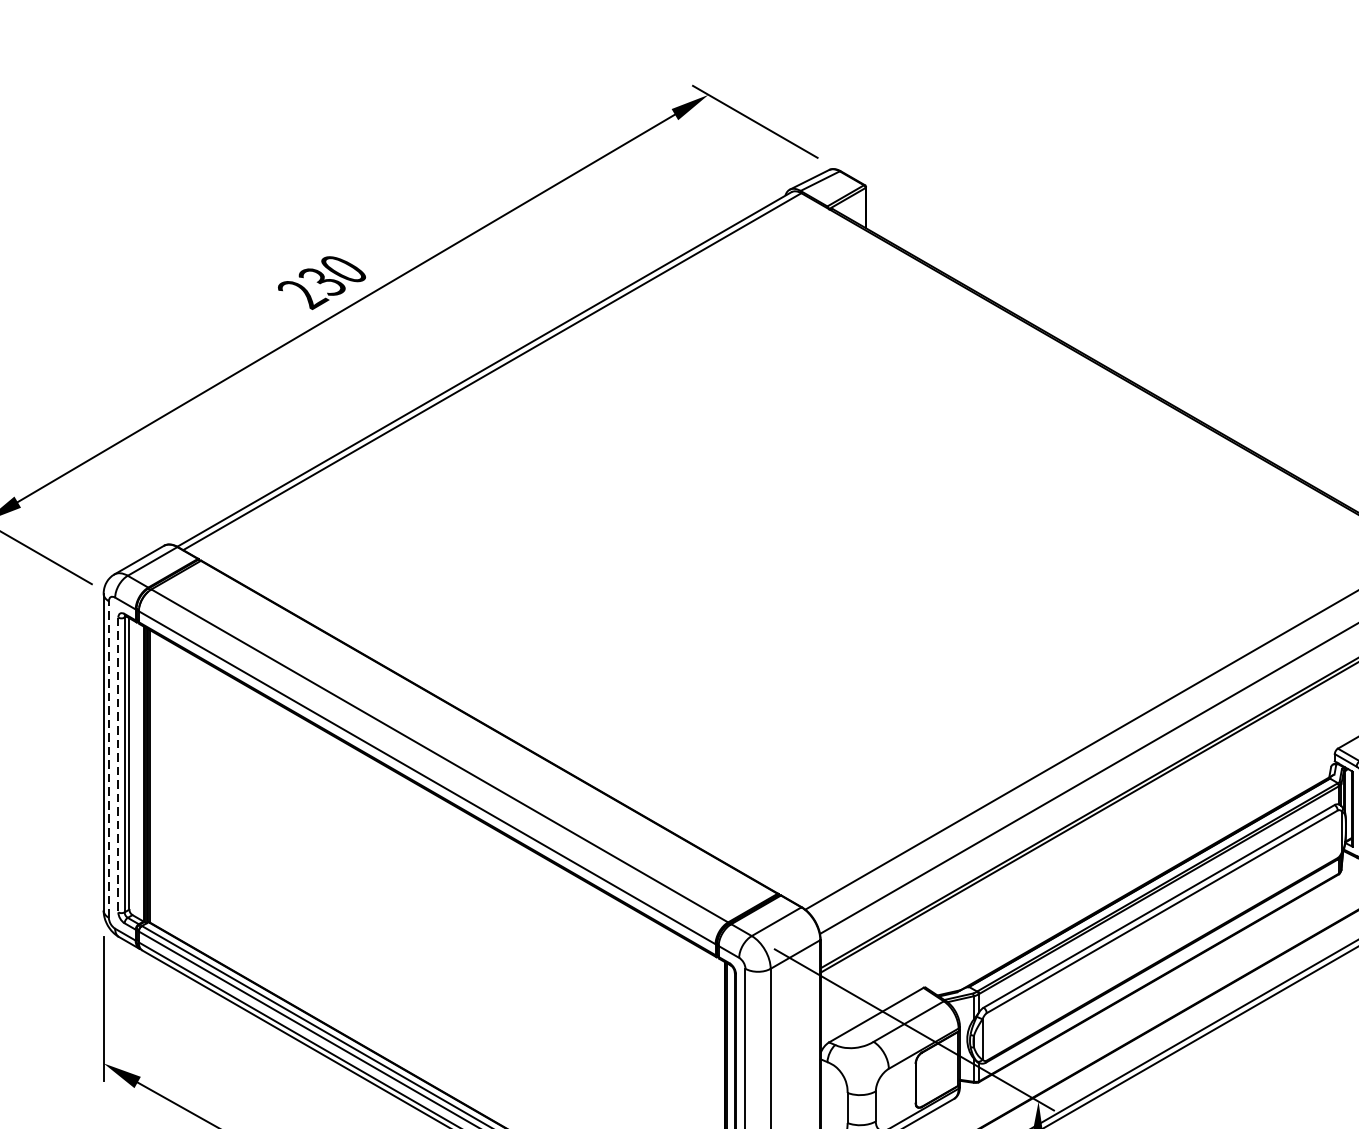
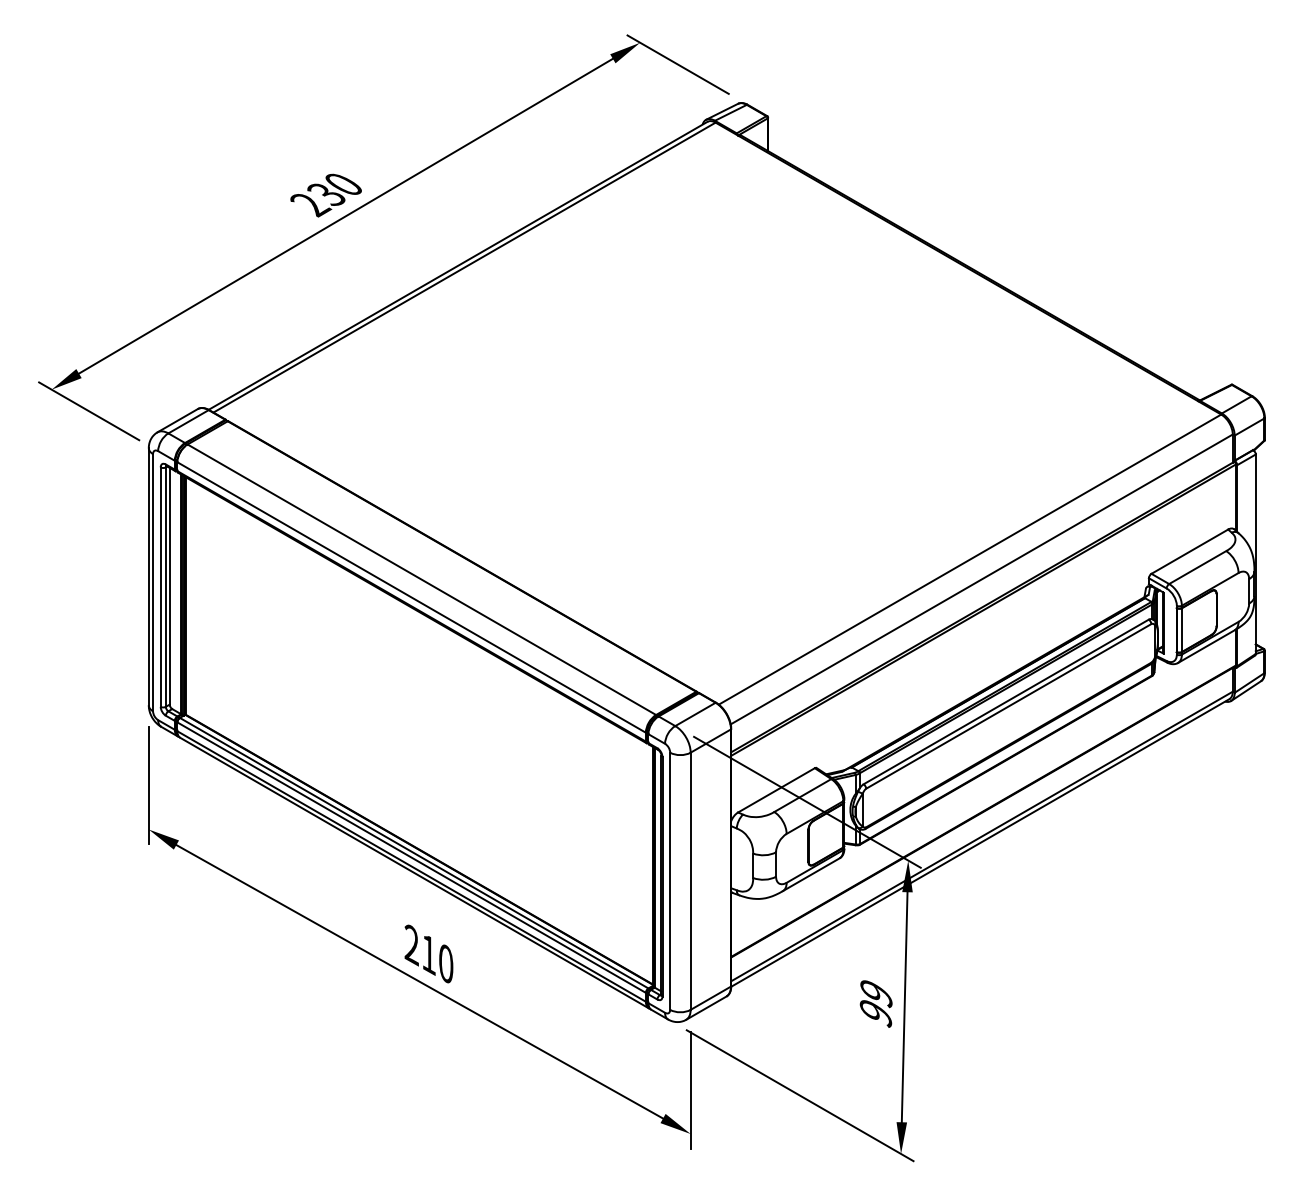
line: (109, 759) -> (153, 582), dashed -> solid
line: (118, 765) -> (160, 587), dashed -> solid

